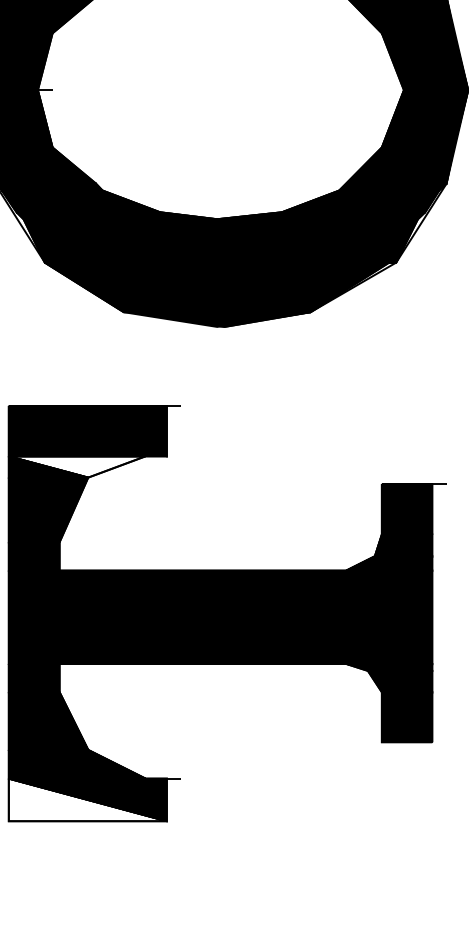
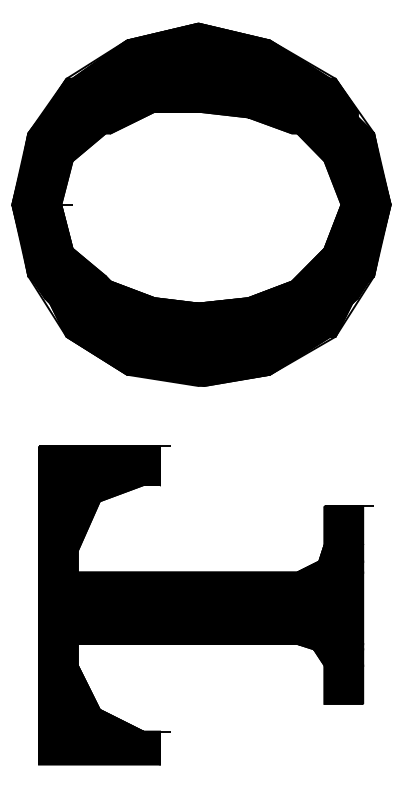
fill: (77, 467) -> (91, 493), added
fill: (87, 799) -> (99, 747), added

